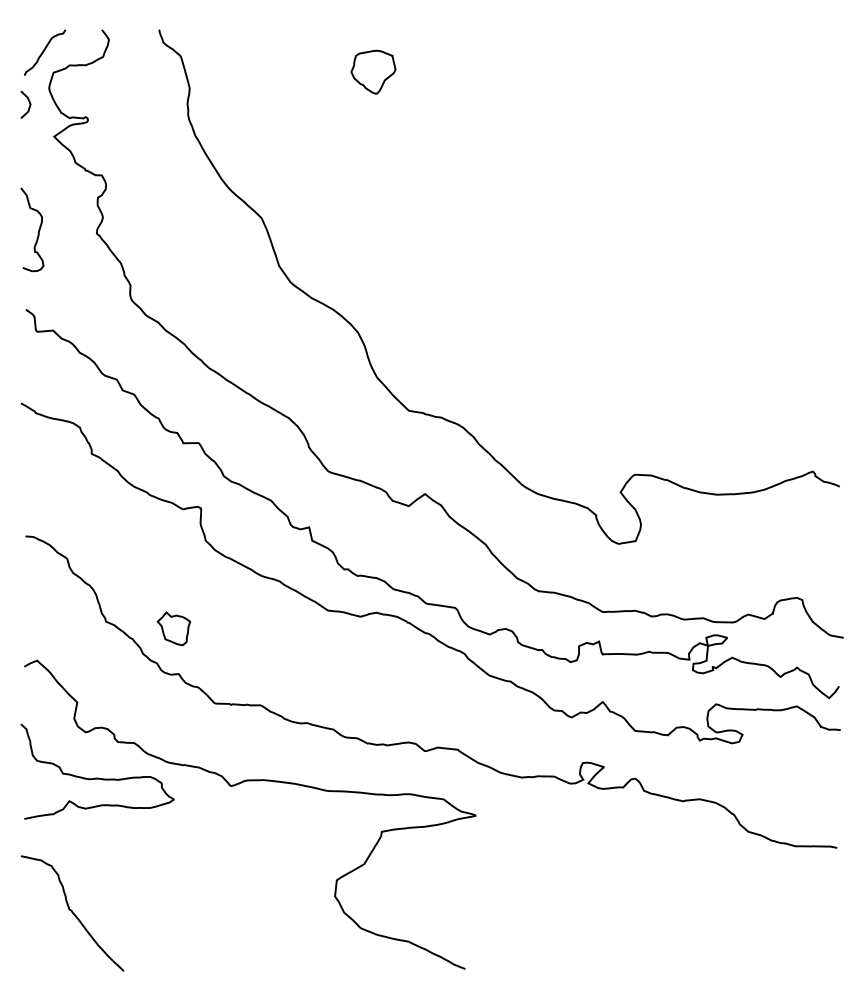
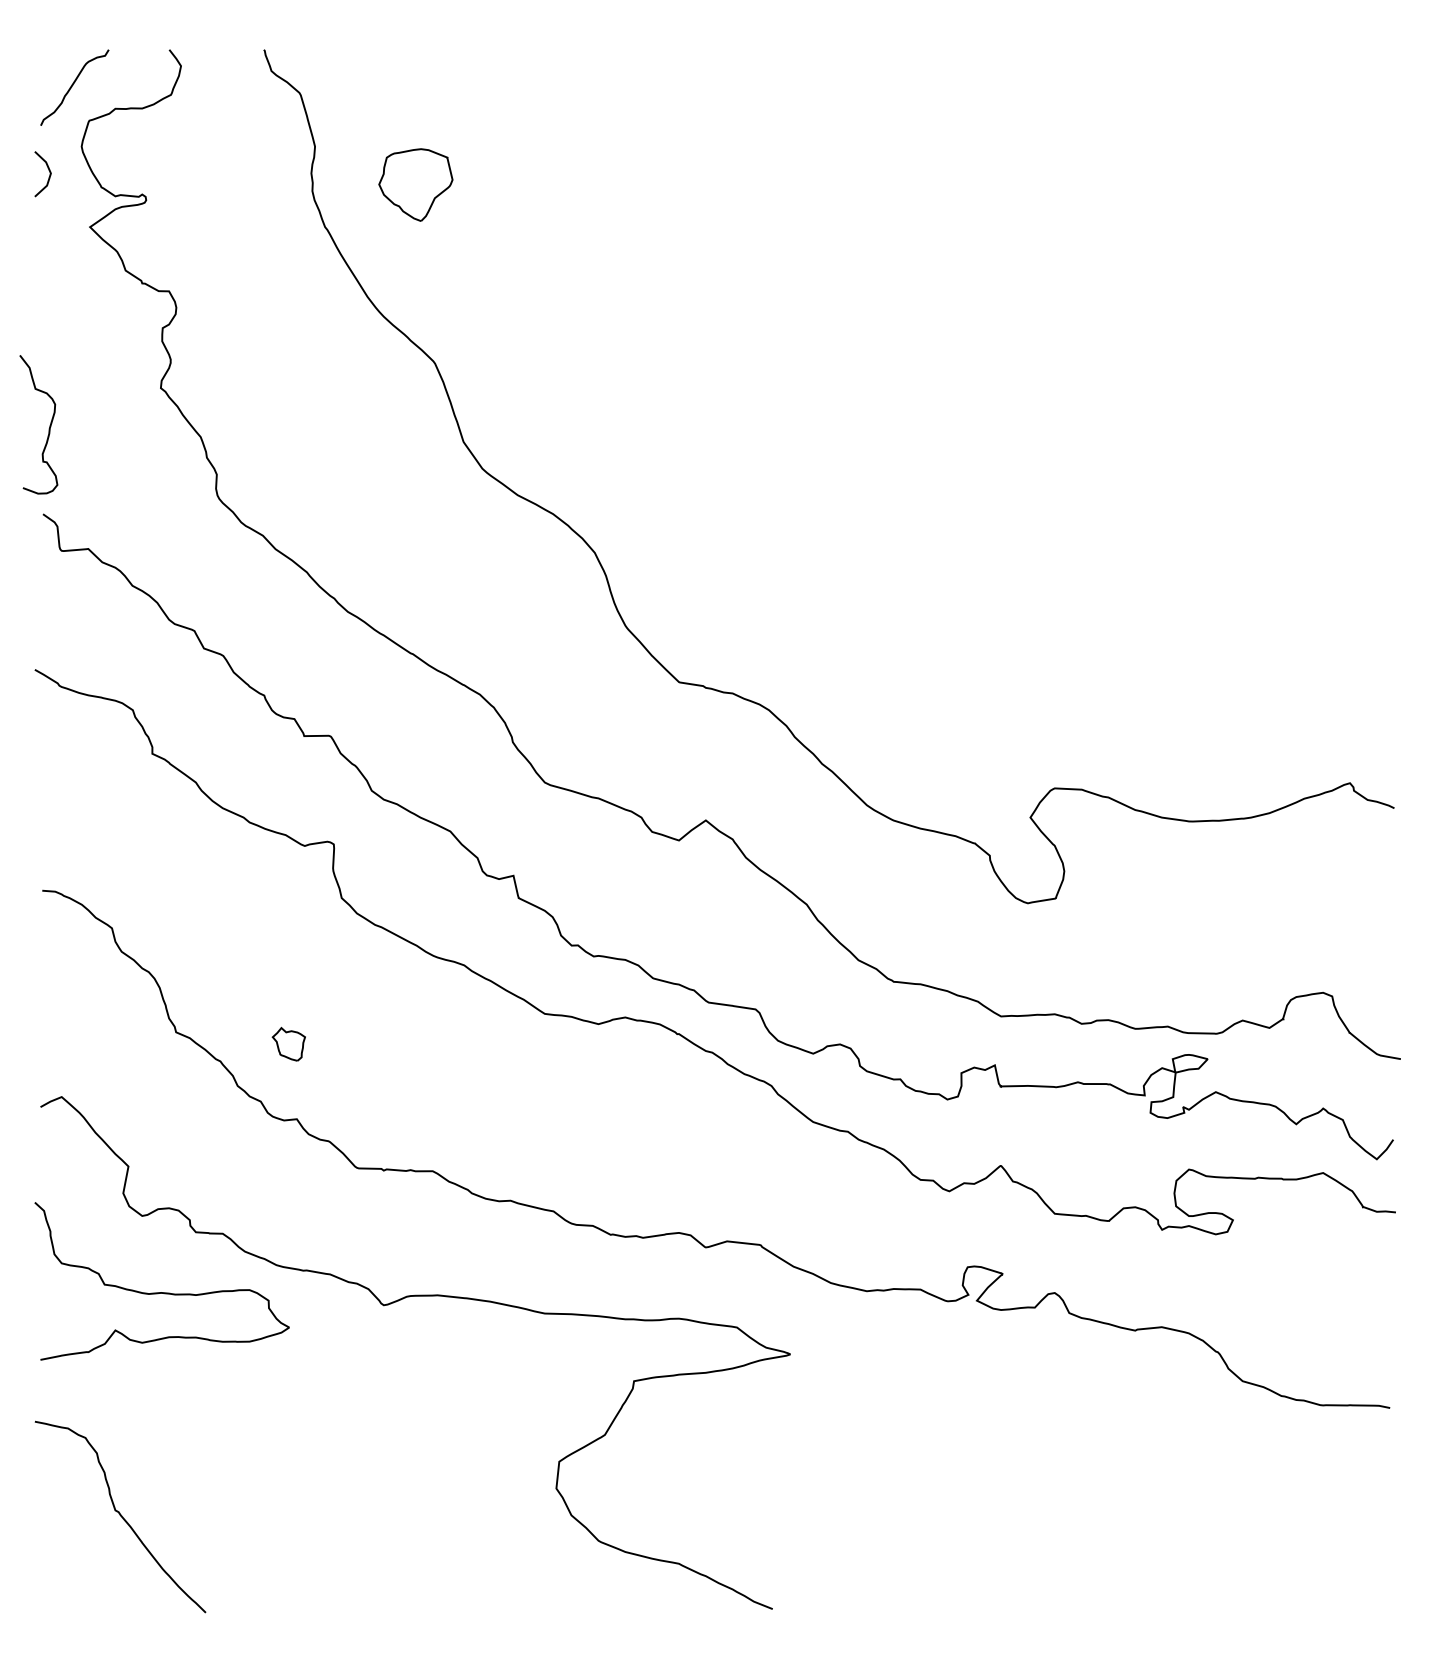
part: (373, 71) -> (415, 183), moved
curve: (38, 229) -> (49, 424), moved
part: (173, 628) -> (288, 1043), size x0.6

